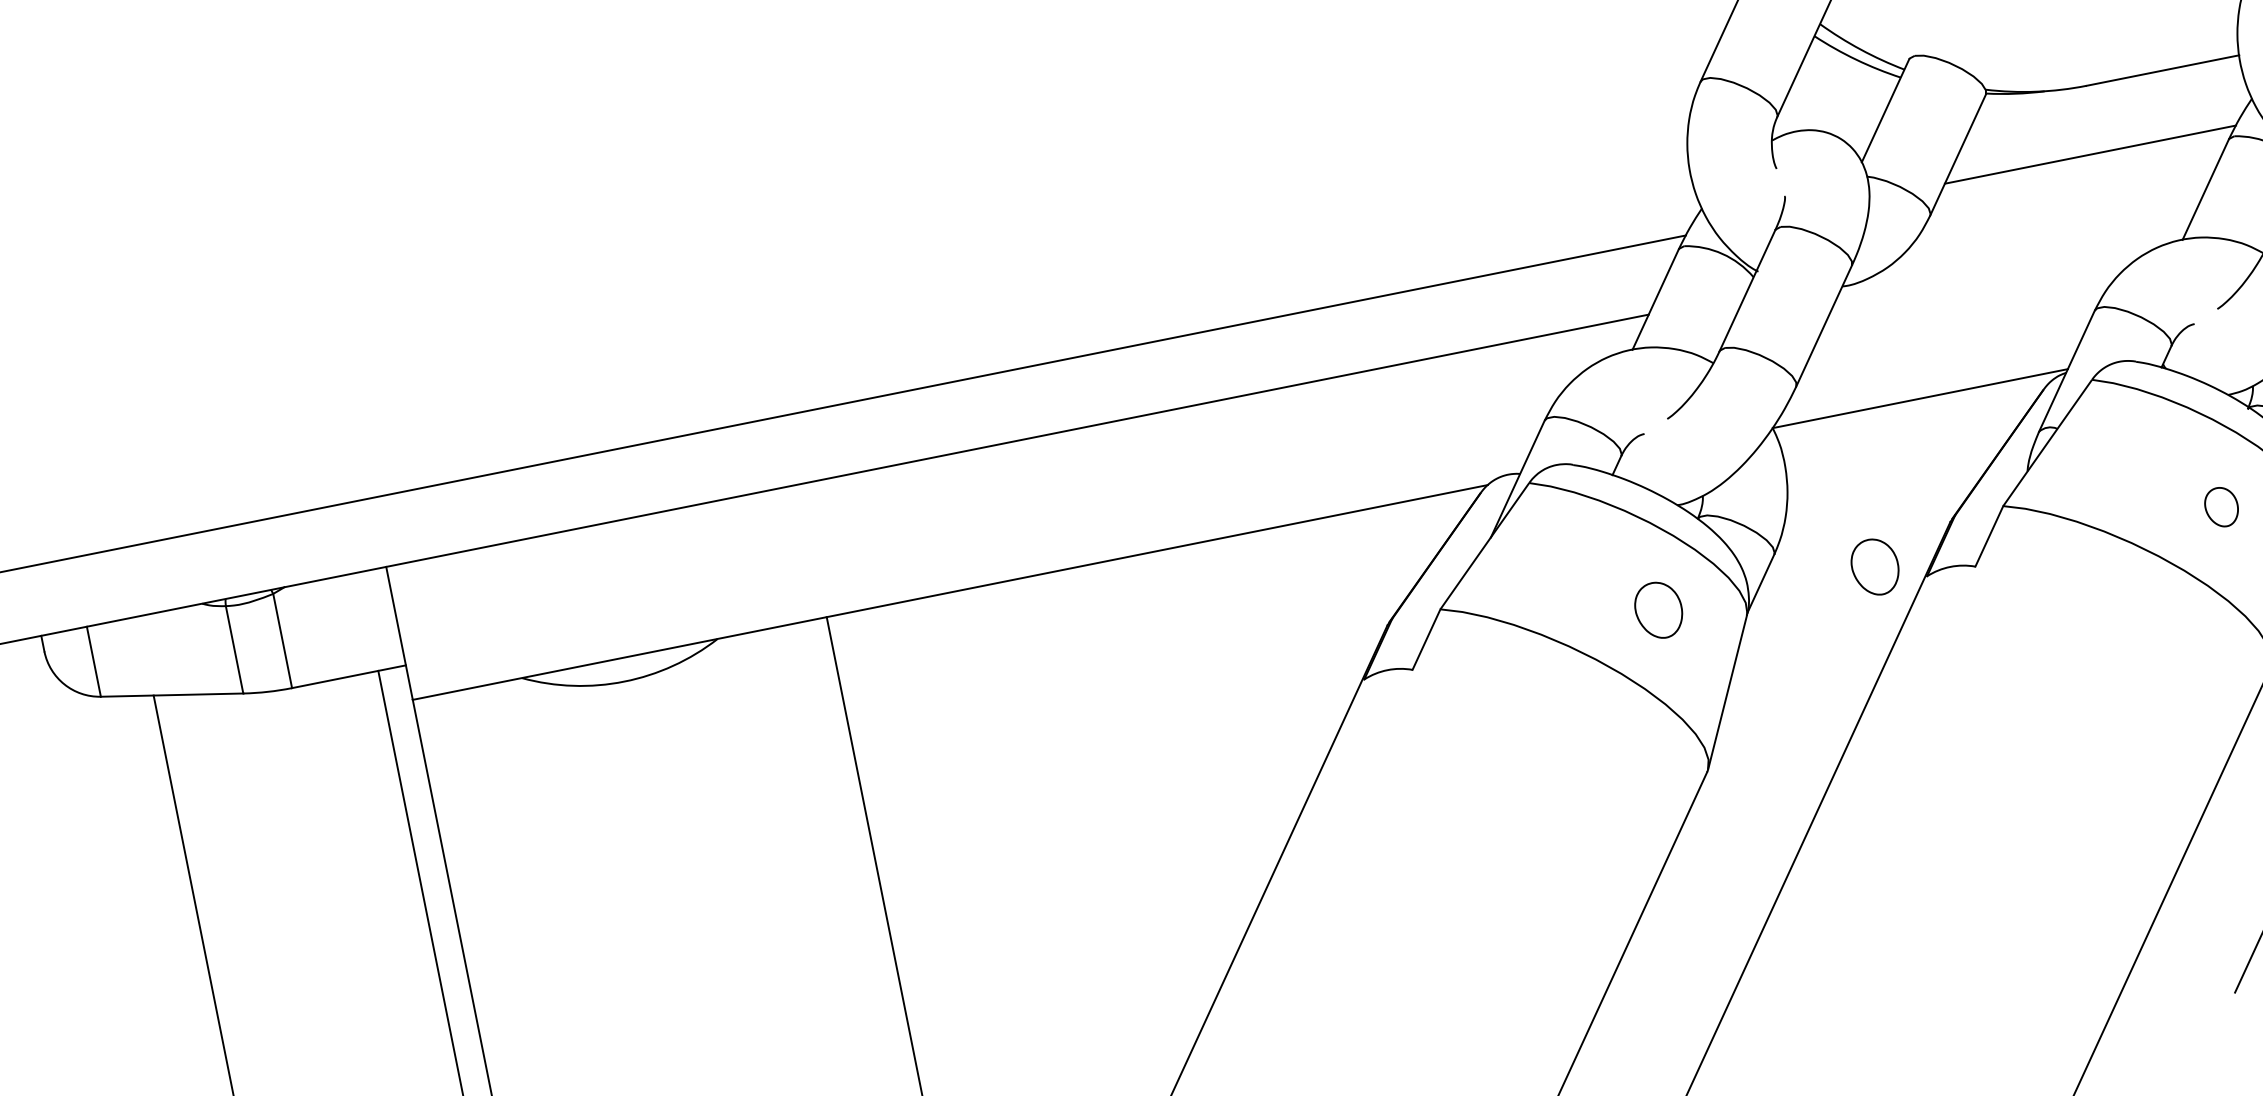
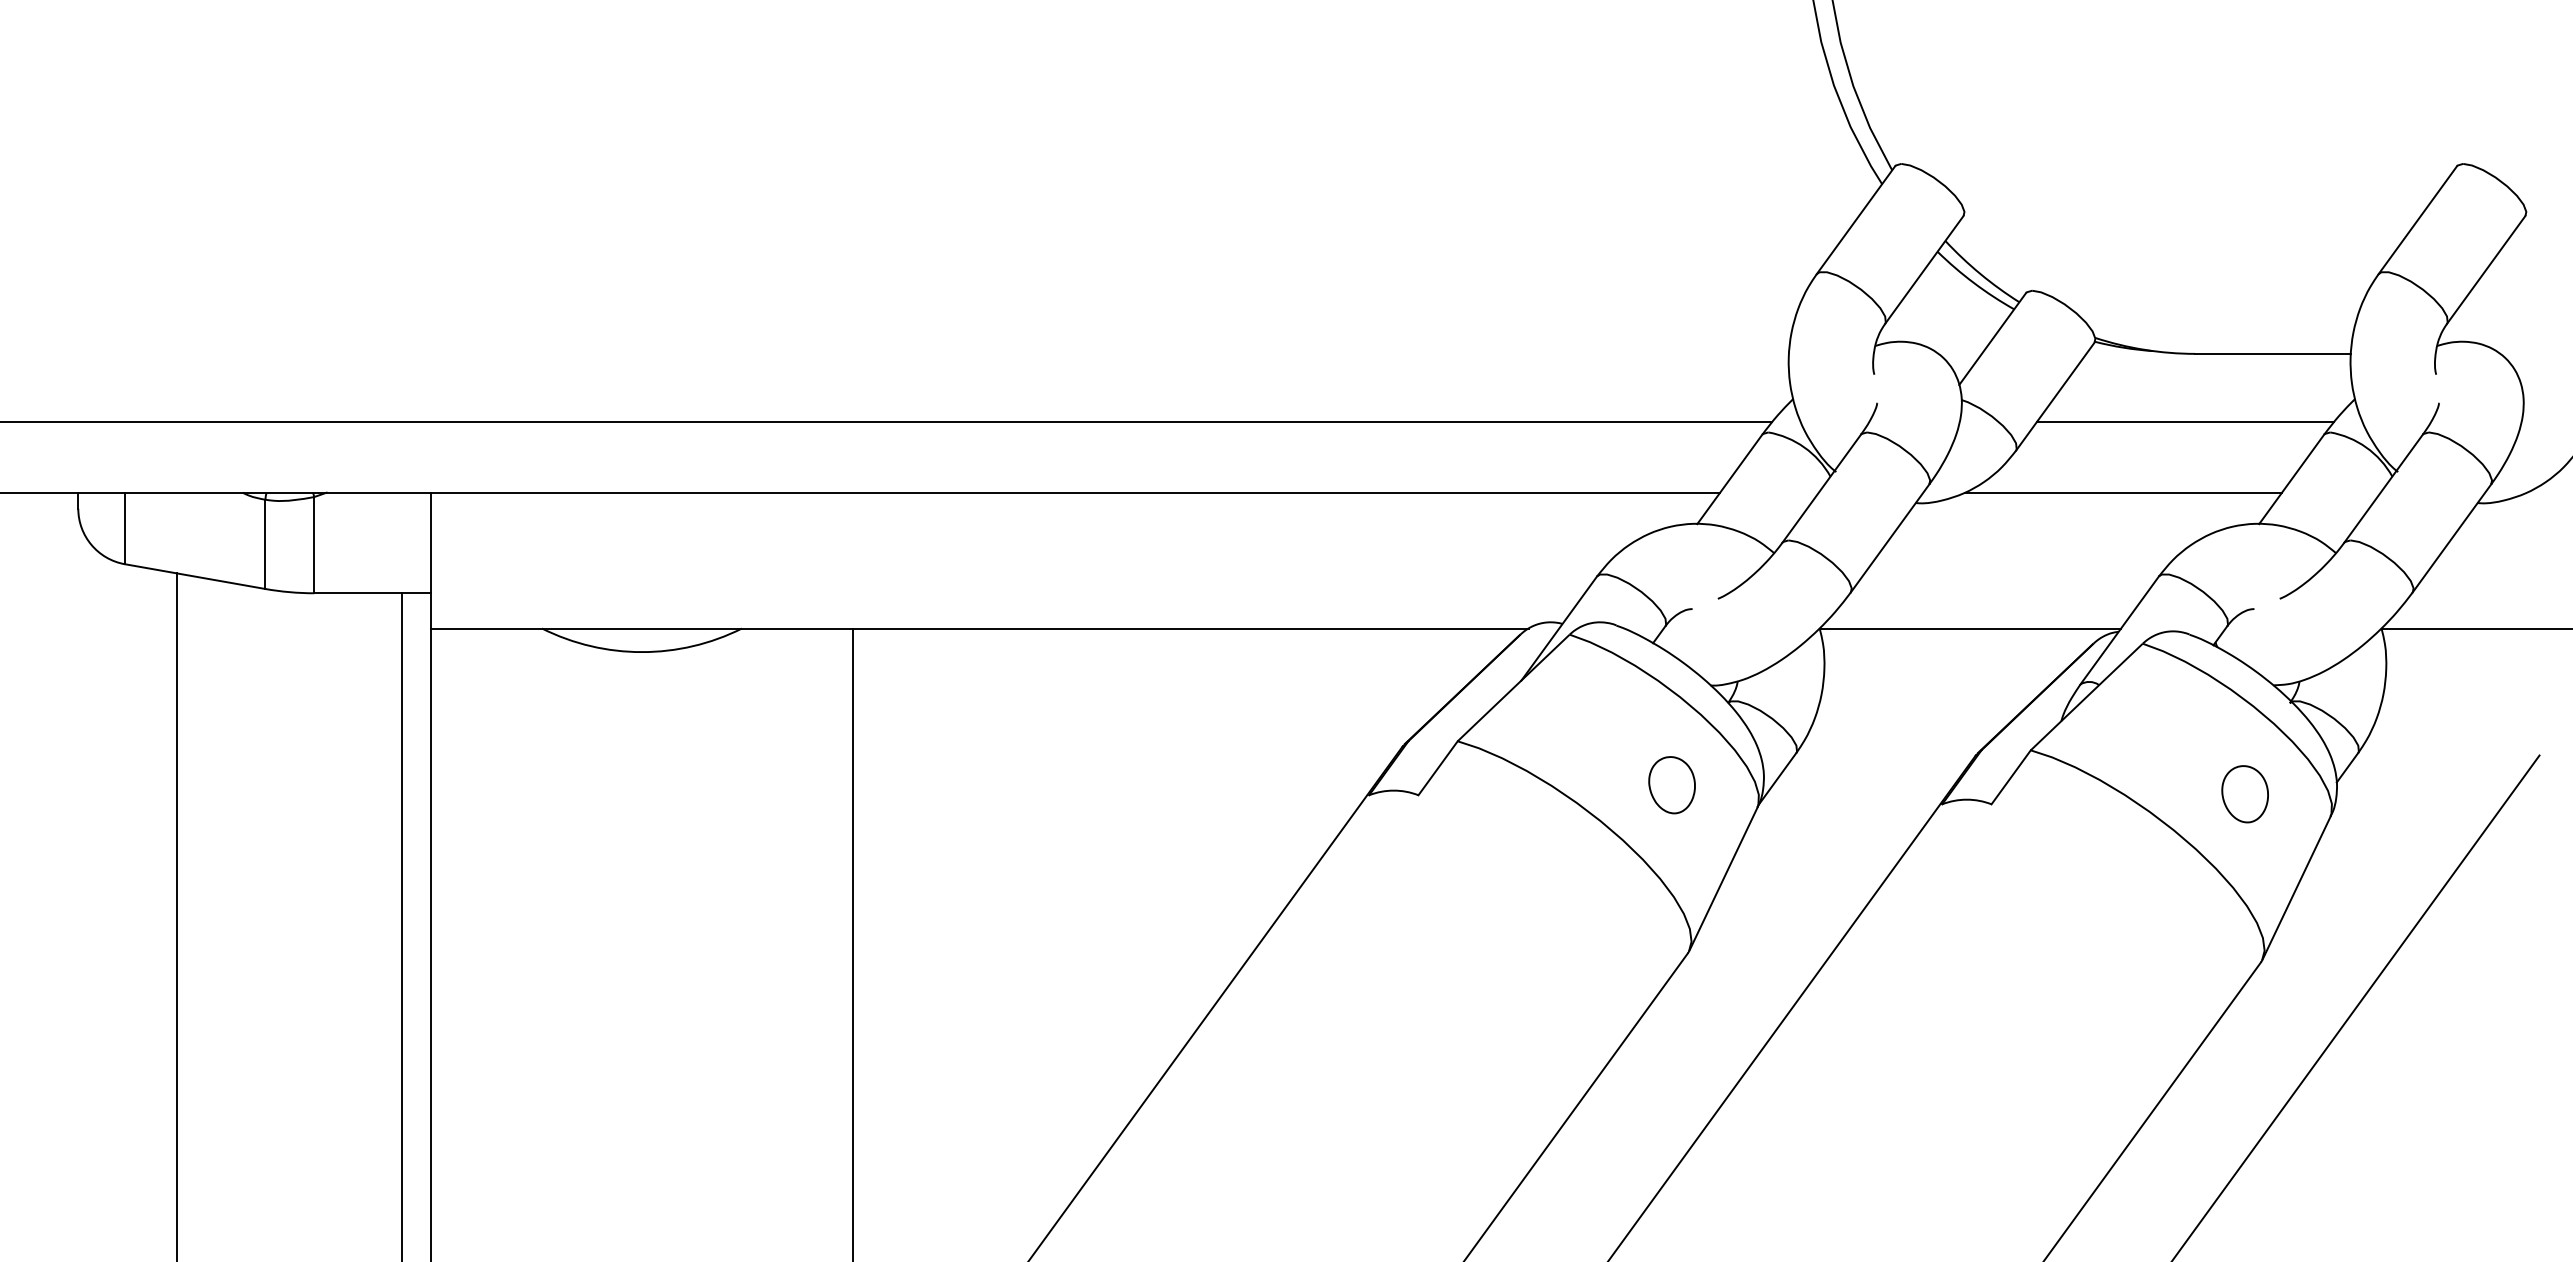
line: (2043, 235) -> (2123, 492), added
part: (2221, 507) -> (2244, 794), size x1.43
part: (1874, 567) -> (1892, 785), removed

